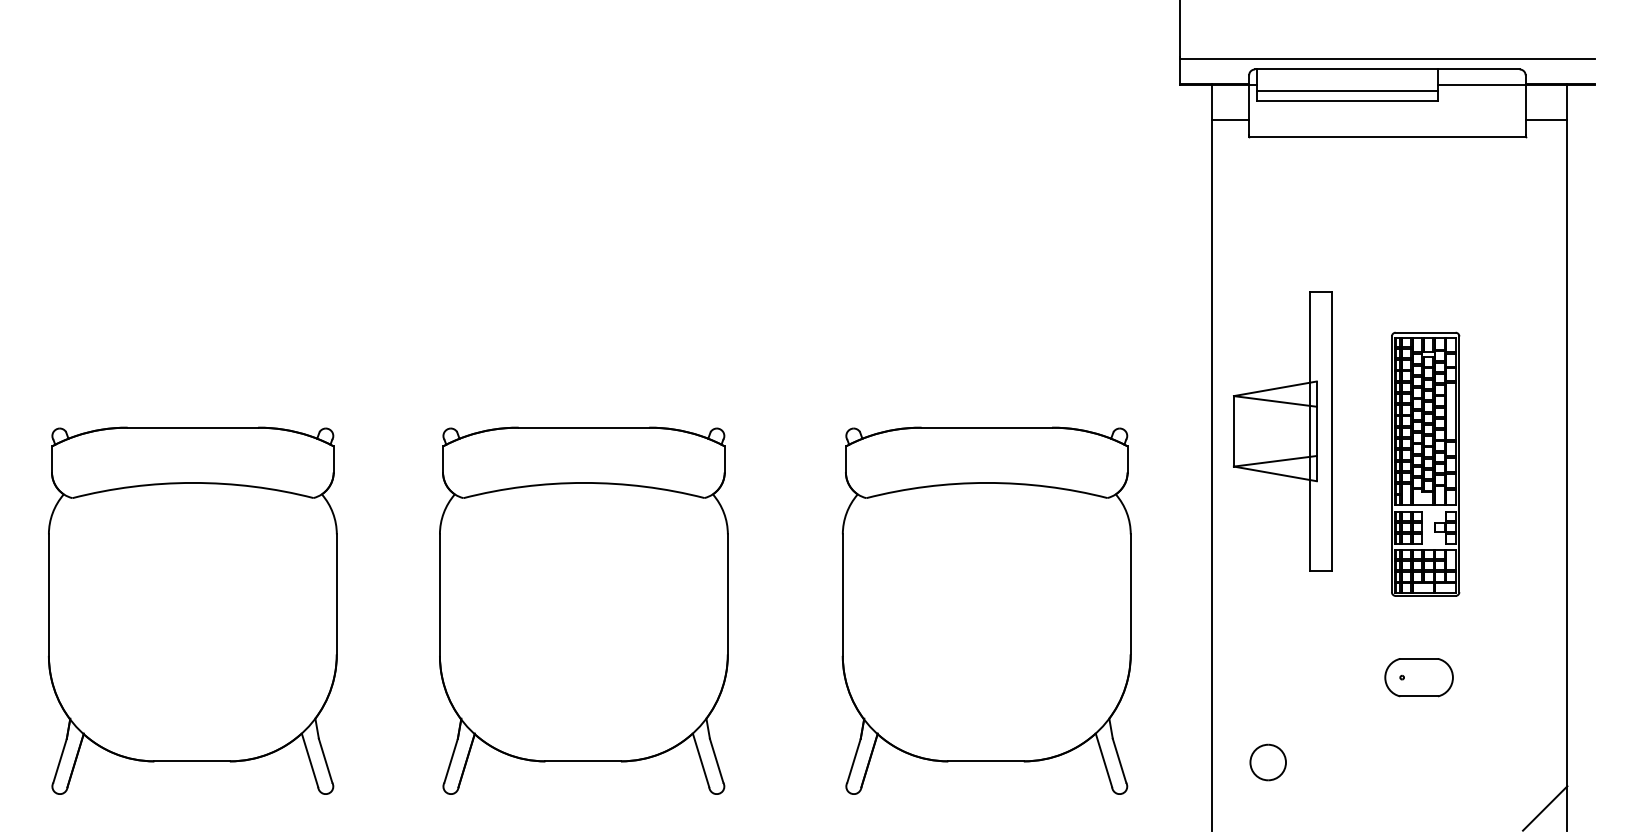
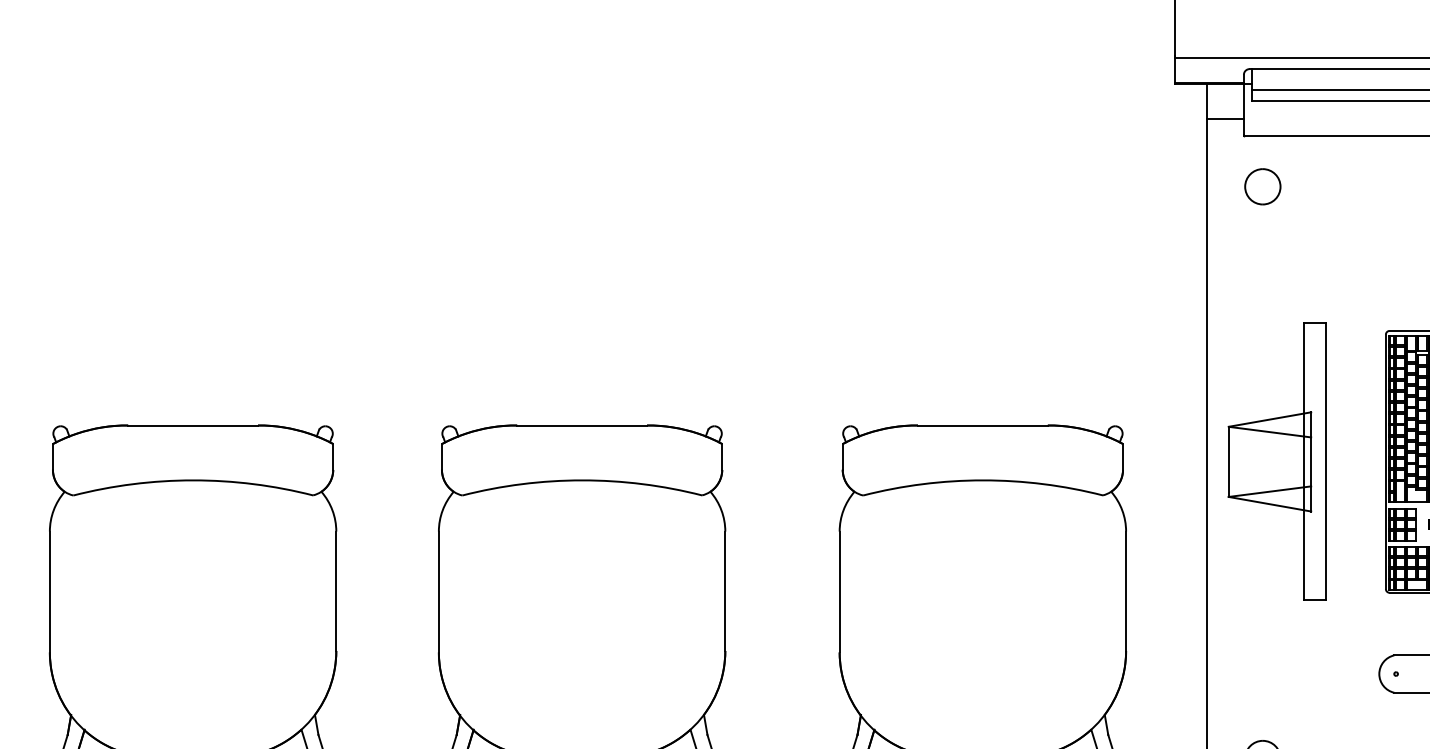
part: (1267, 187) -> (1262, 186), added
part: (1282, 431) -> (1277, 462), moved

